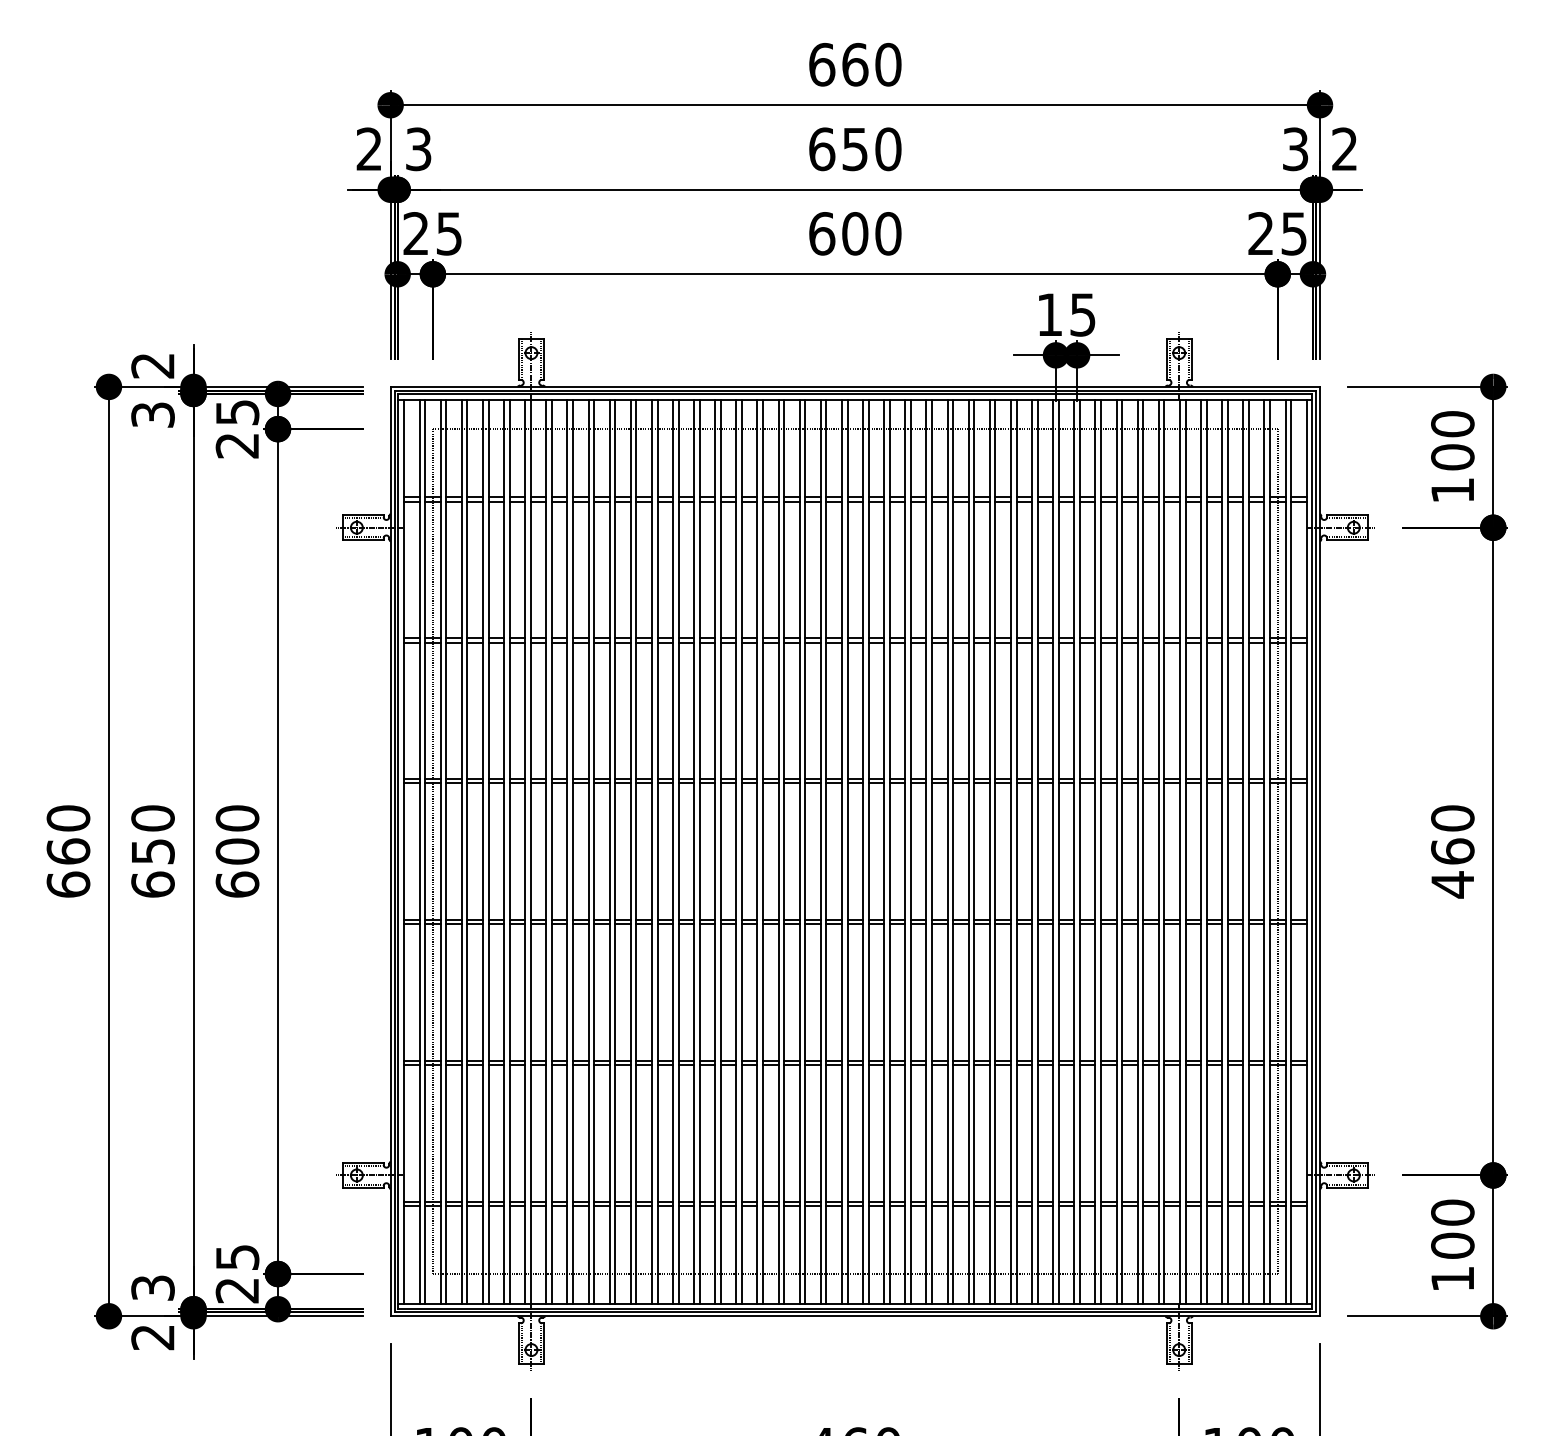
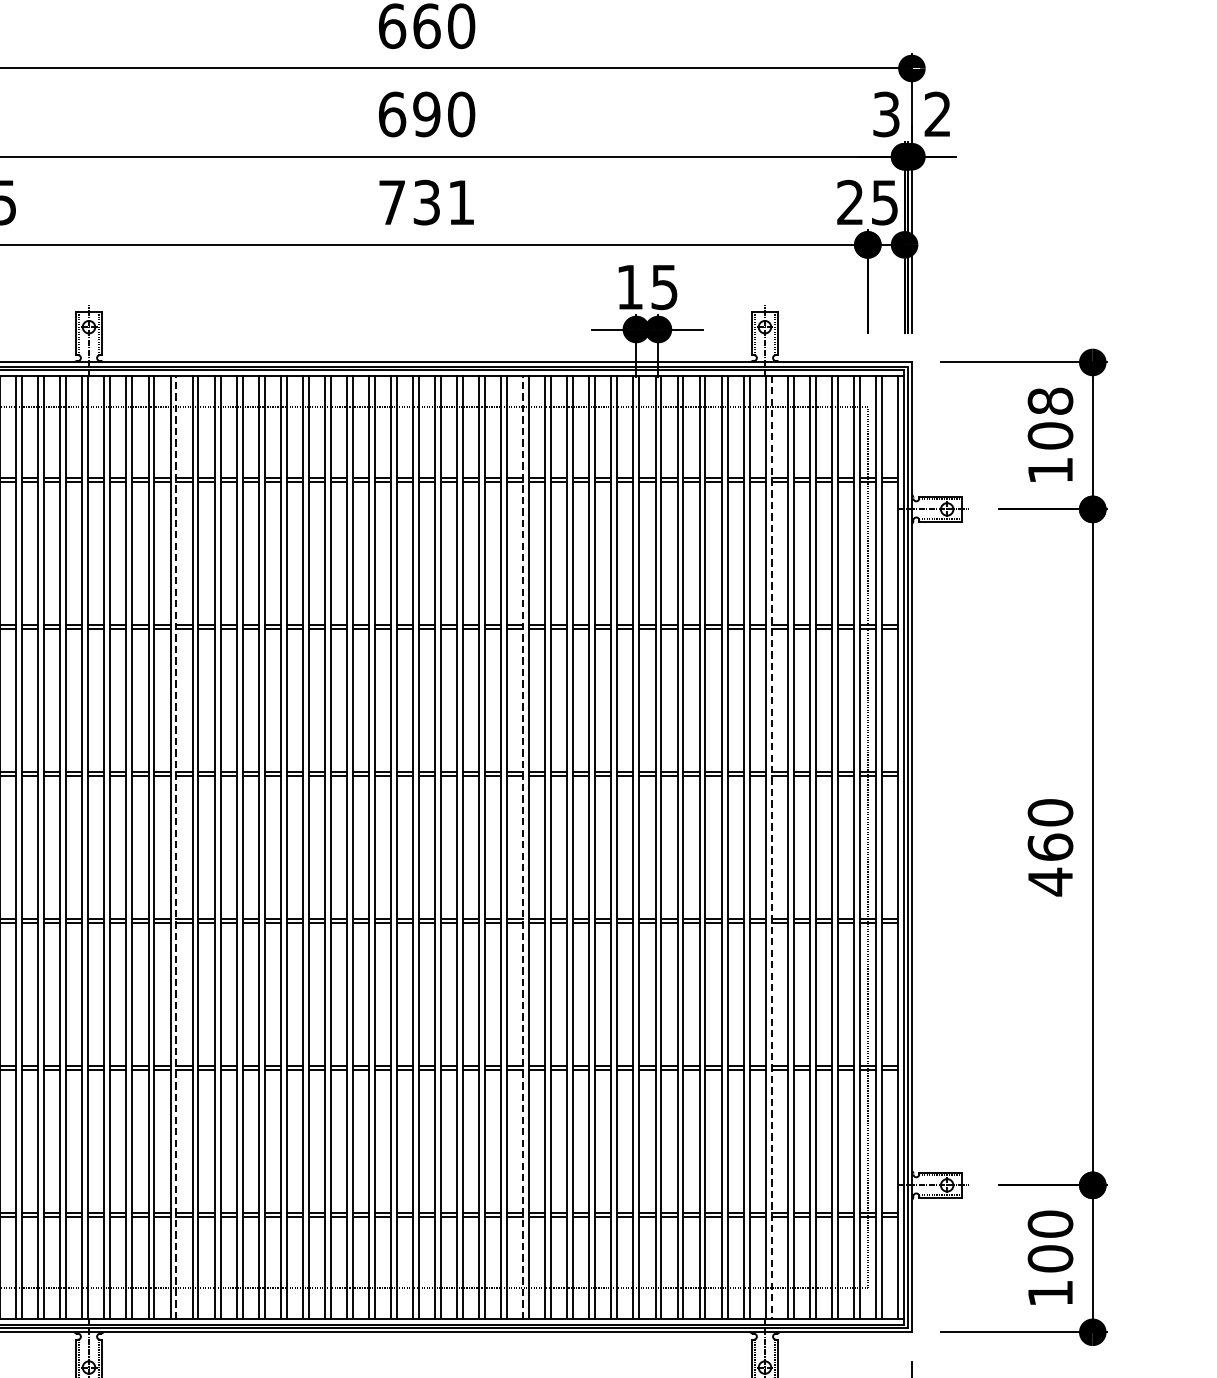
text: (855, 148) -> (427, 113), 650 -> 690
text: (855, 233) -> (427, 202), 600 -> 731
text: (1452, 424) -> (1050, 401), 100 -> 108
line: (615, 851) -> (176, 847), solid -> dashed
line: (947, 851) -> (523, 847), solid -> dashed
line: (1185, 851) -> (771, 847), solid -> dashed

